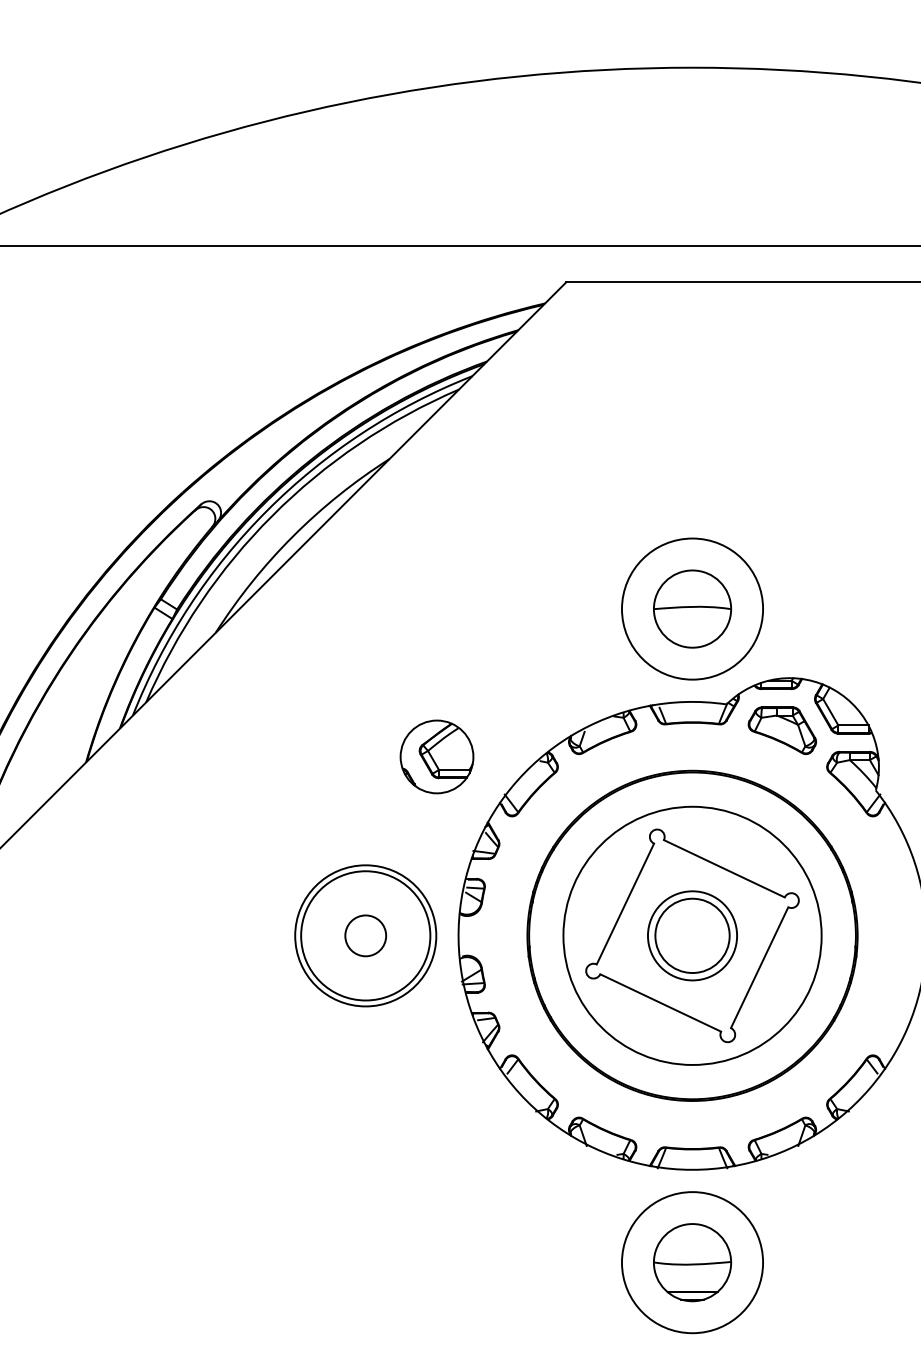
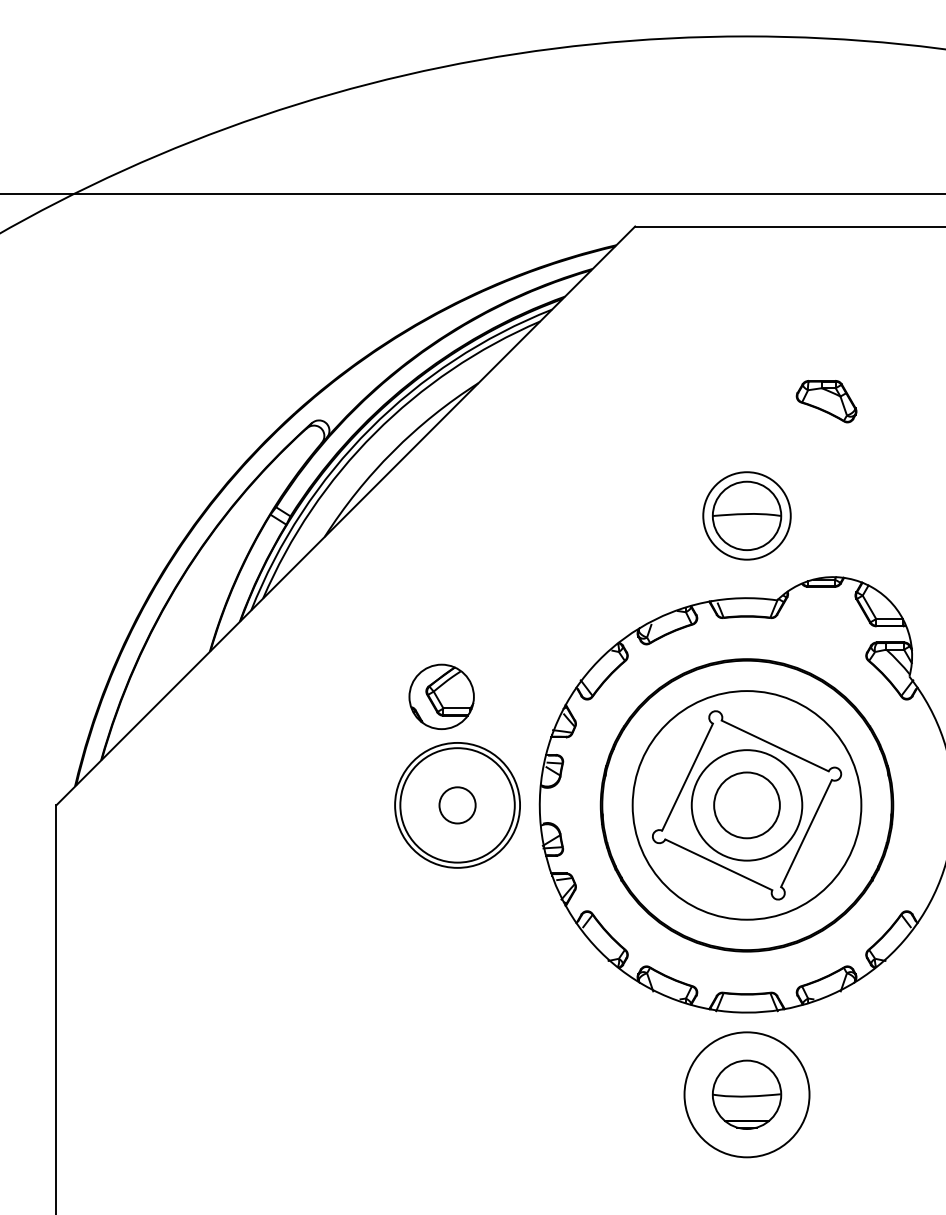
circle: (691, 608) -> (746, 515), size x0.7
part: (782, 730) -> (826, 401), moved
part: (436, 756) -> (441, 696), moved
circle: (691, 934) -> (746, 804), size x1.4

